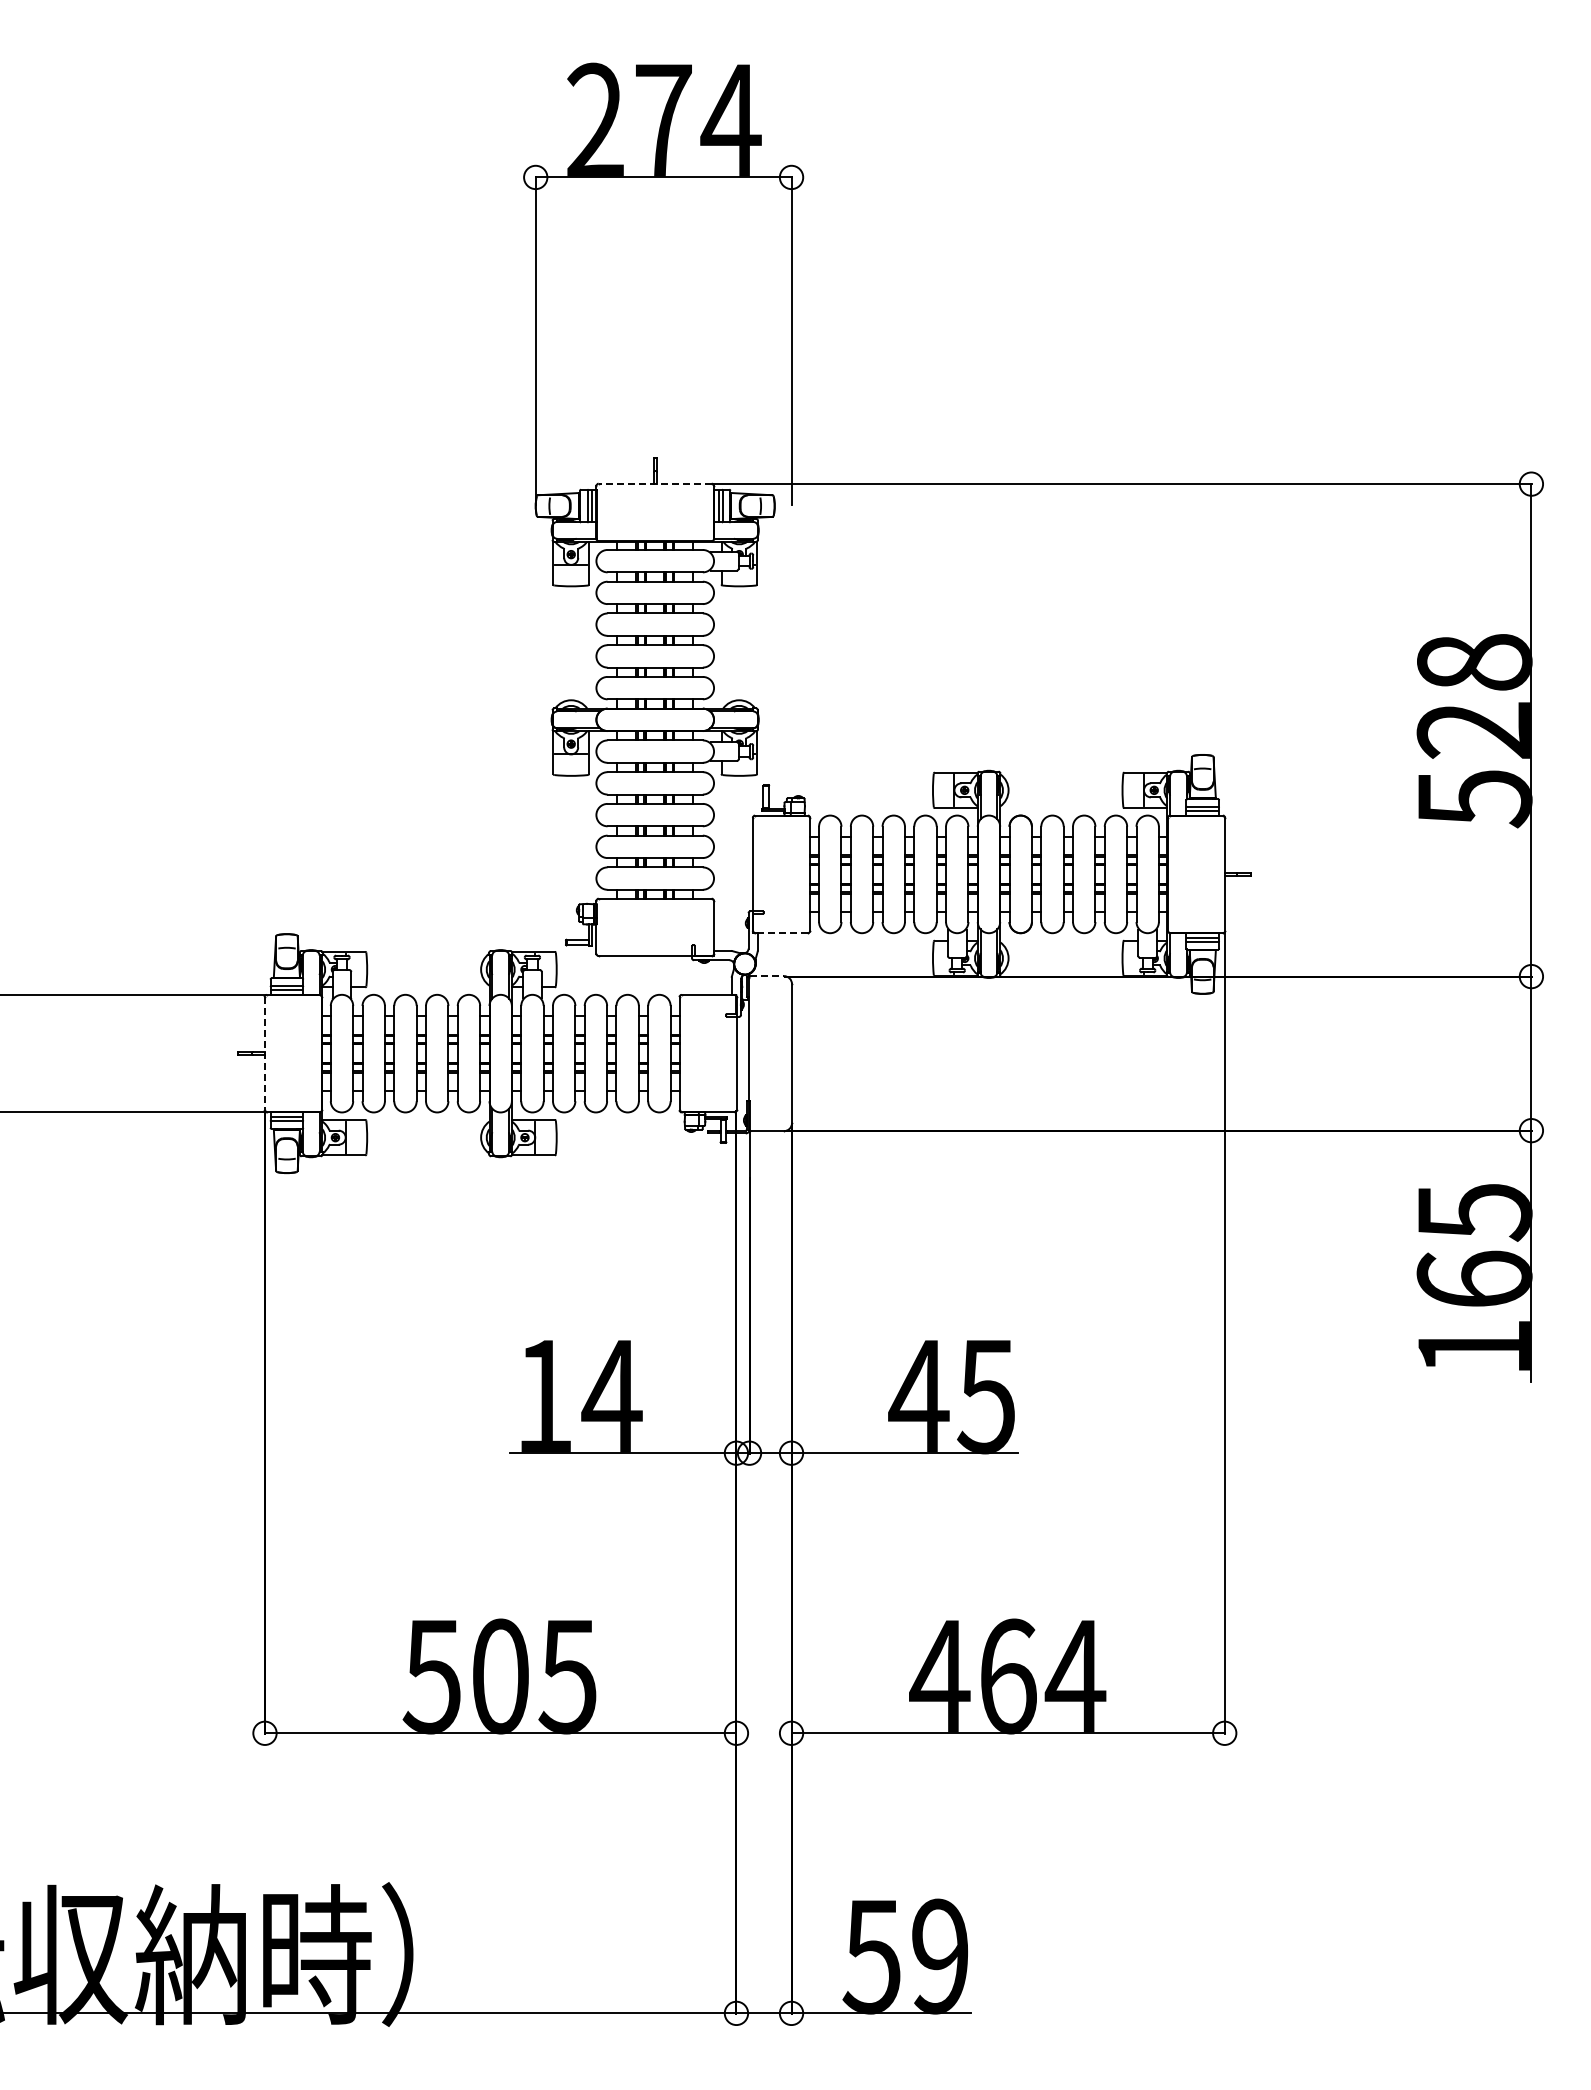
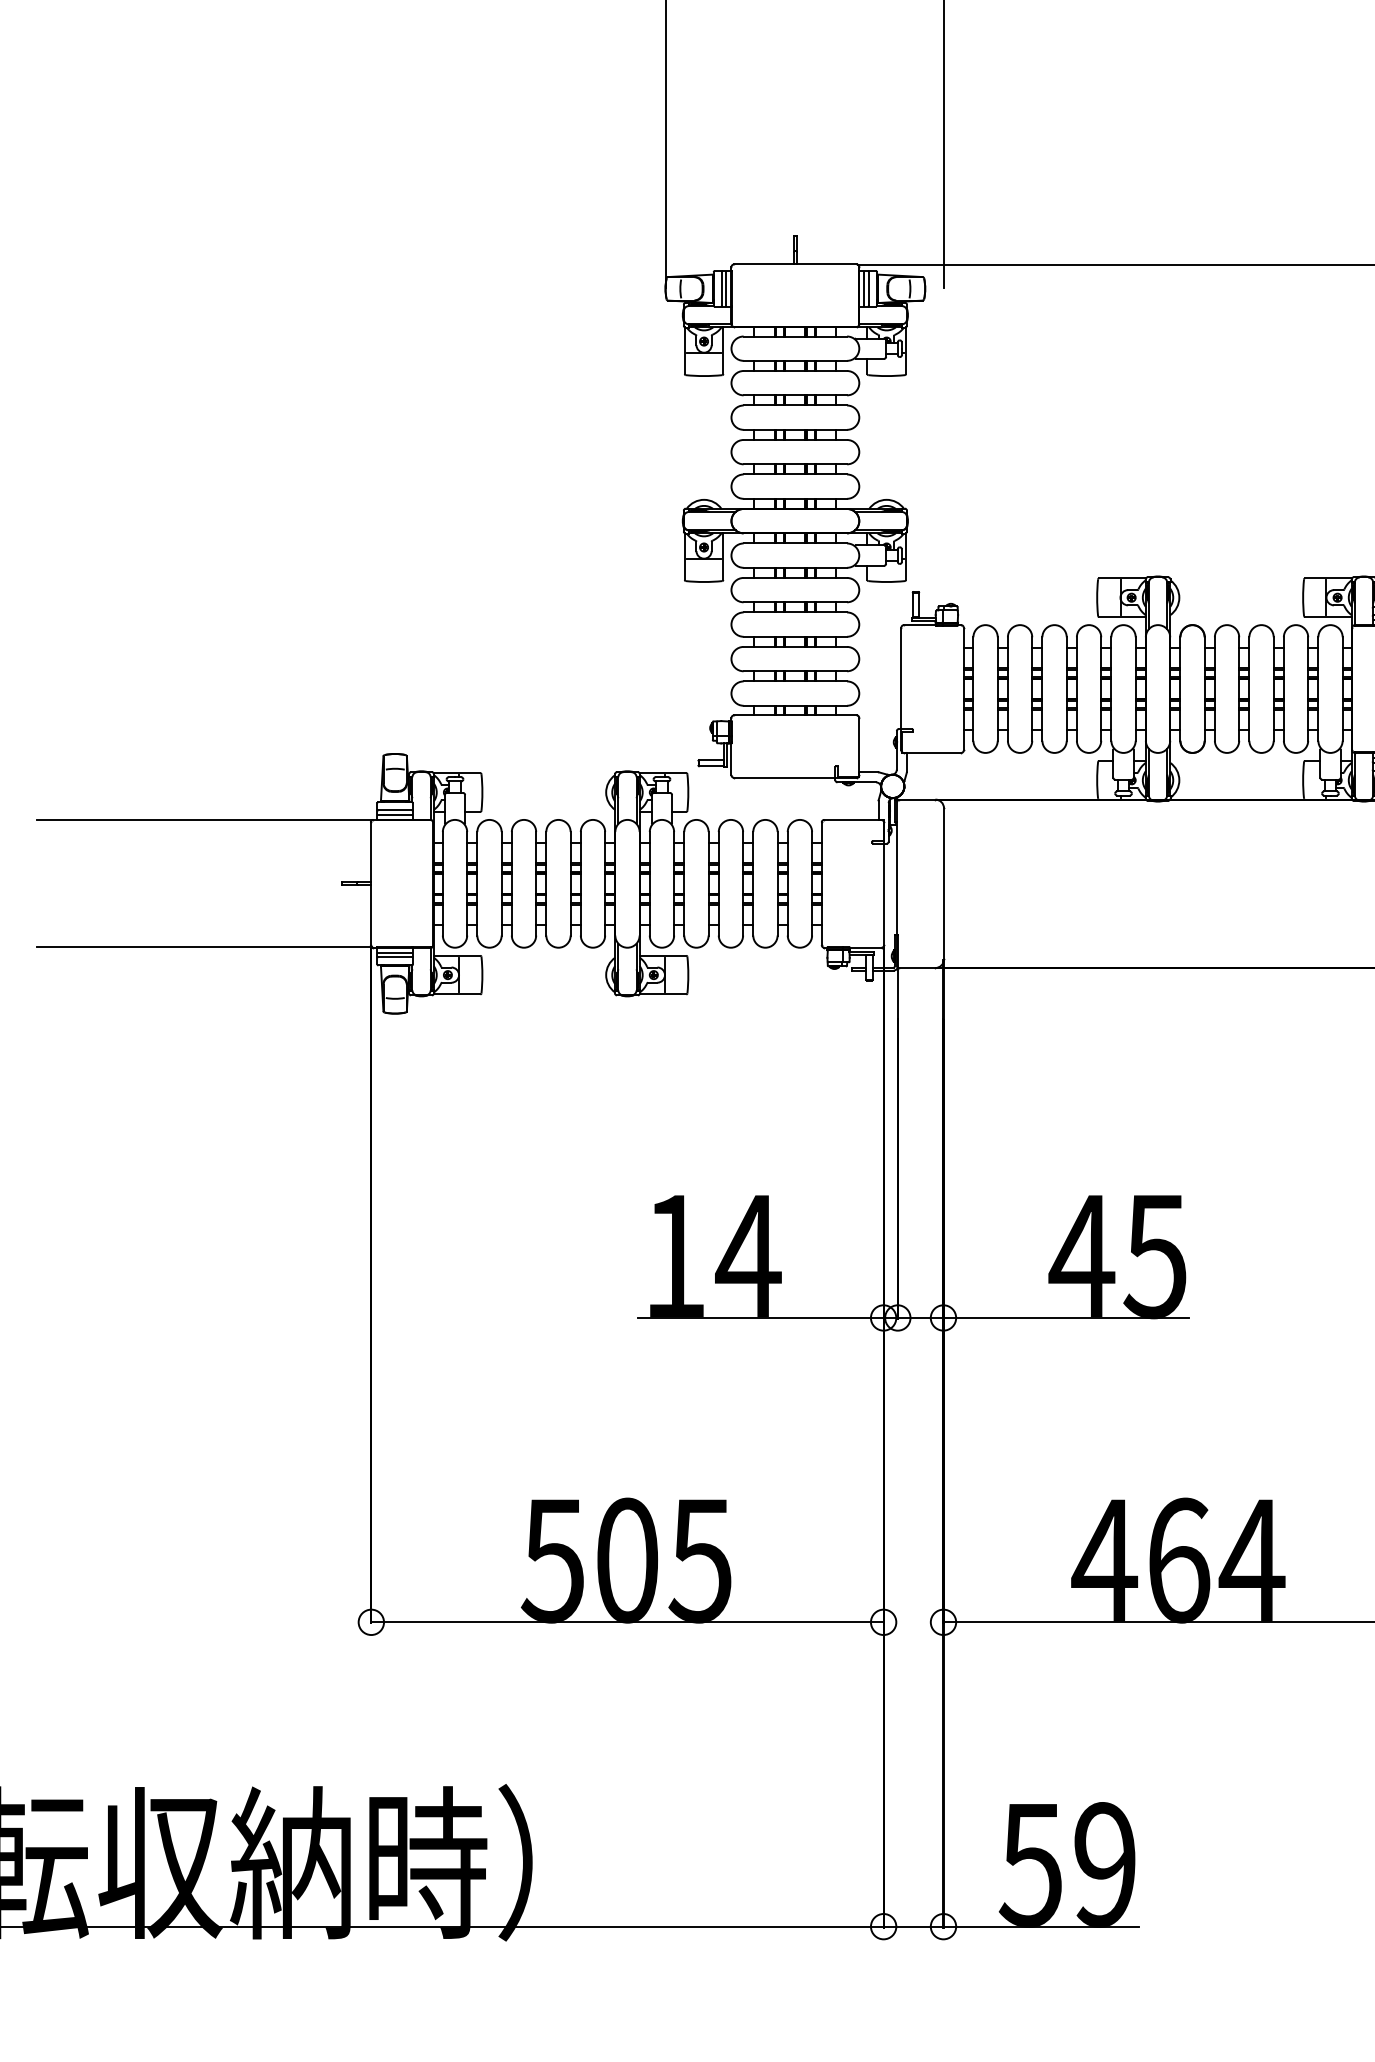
line: (654, 483) -> (794, 264), dashed -> solid
line: (781, 933) -> (932, 753), dashed -> solid
line: (767, 976) -> (917, 799), dashed -> solid
line: (264, 1054) -> (370, 884), dashed -> solid

